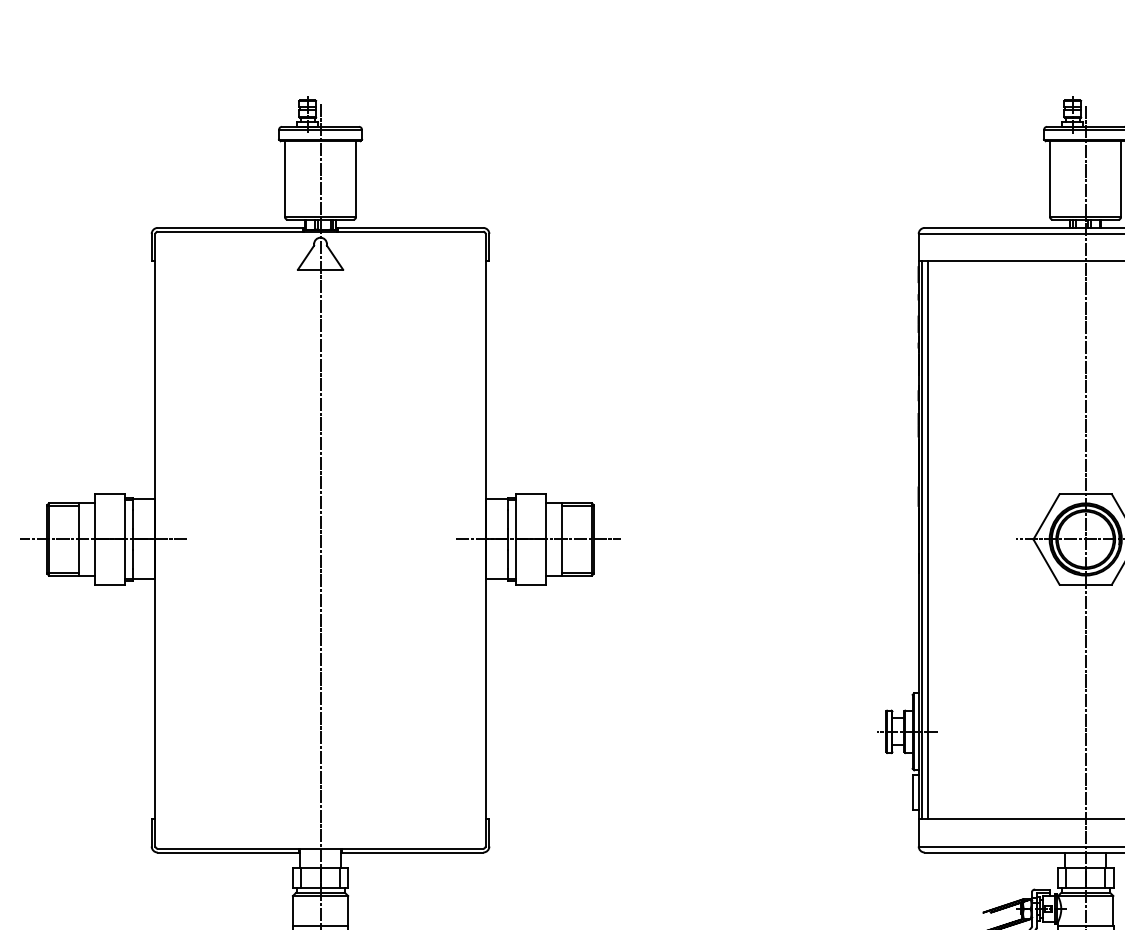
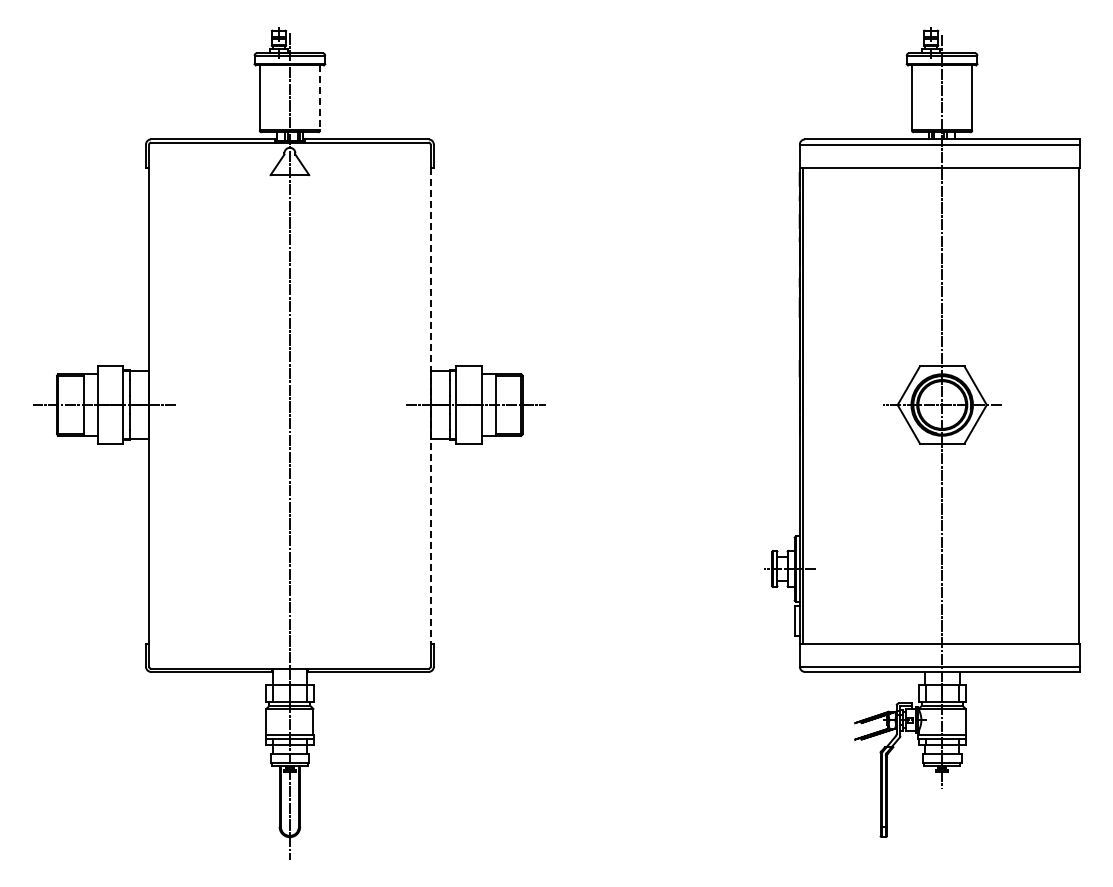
line: (356, 179) -> (320, 98), solid -> dashed
line: (485, 540) -> (430, 405), solid -> dashed
line: (927, 540) -> (807, 405), removed

